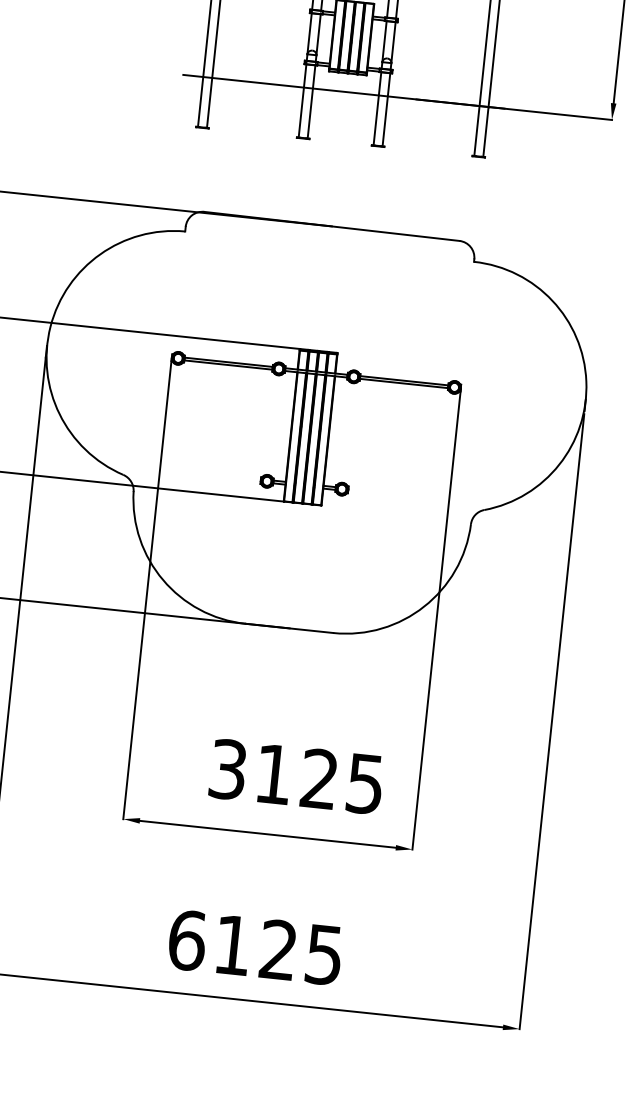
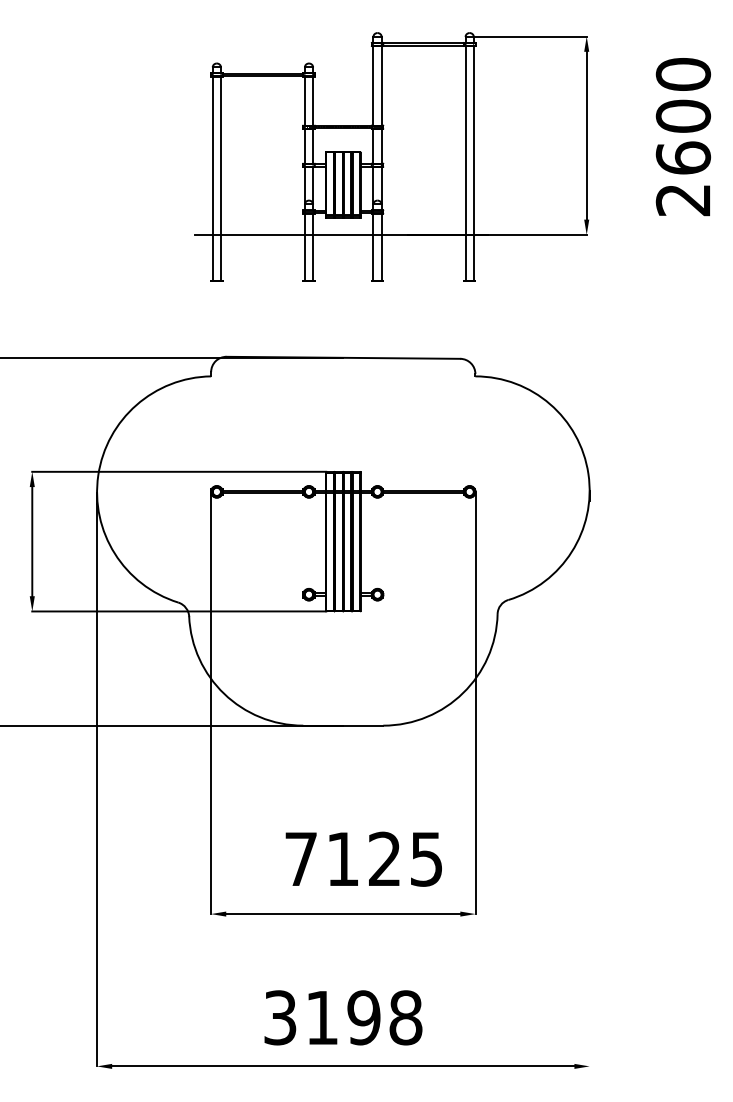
line: (551, 720) -> (589, 784), removed
text: (227, 768) -> (300, 858), 3125 -> 7125
text: (256, 947) -> (343, 1017), 6125 -> 3198

